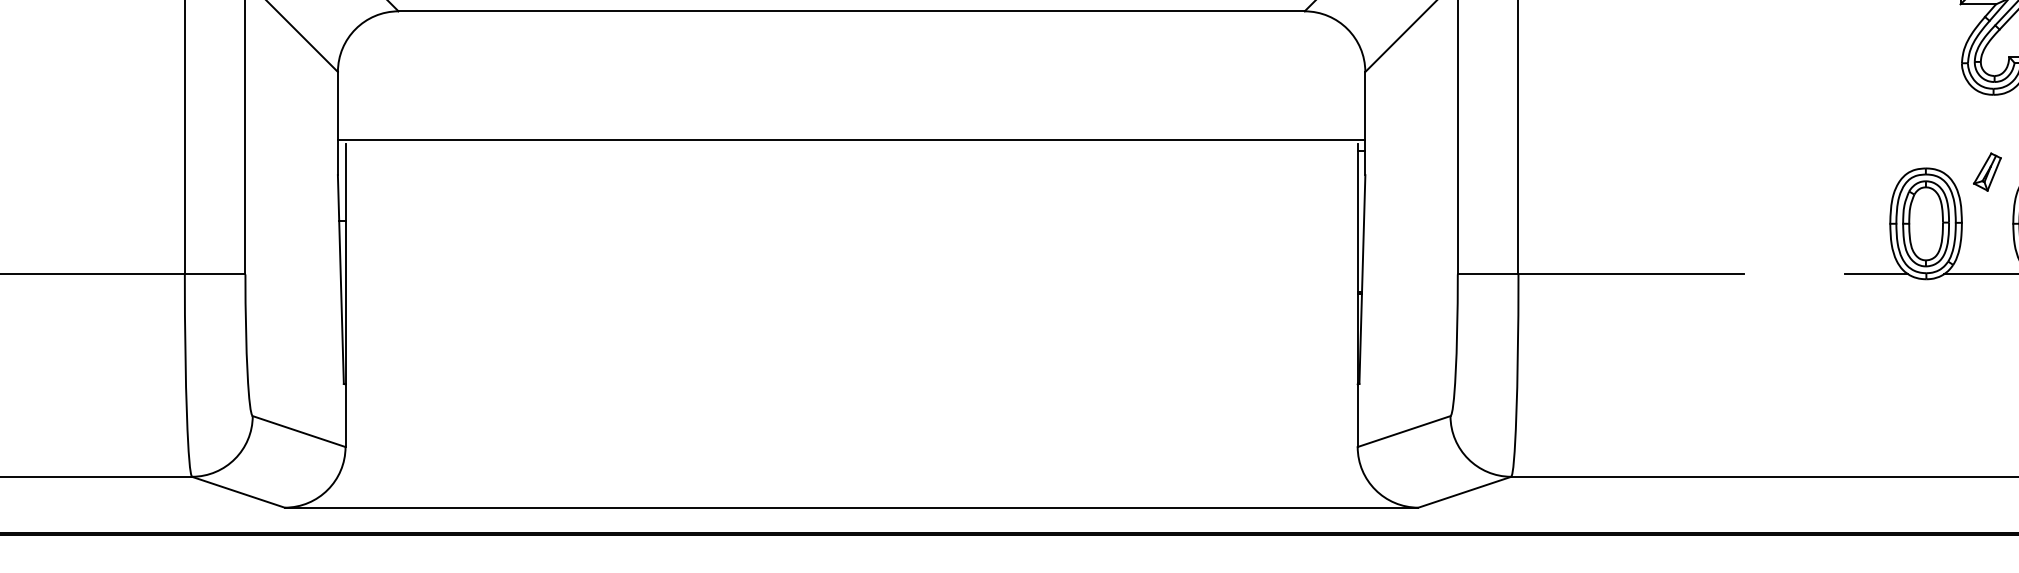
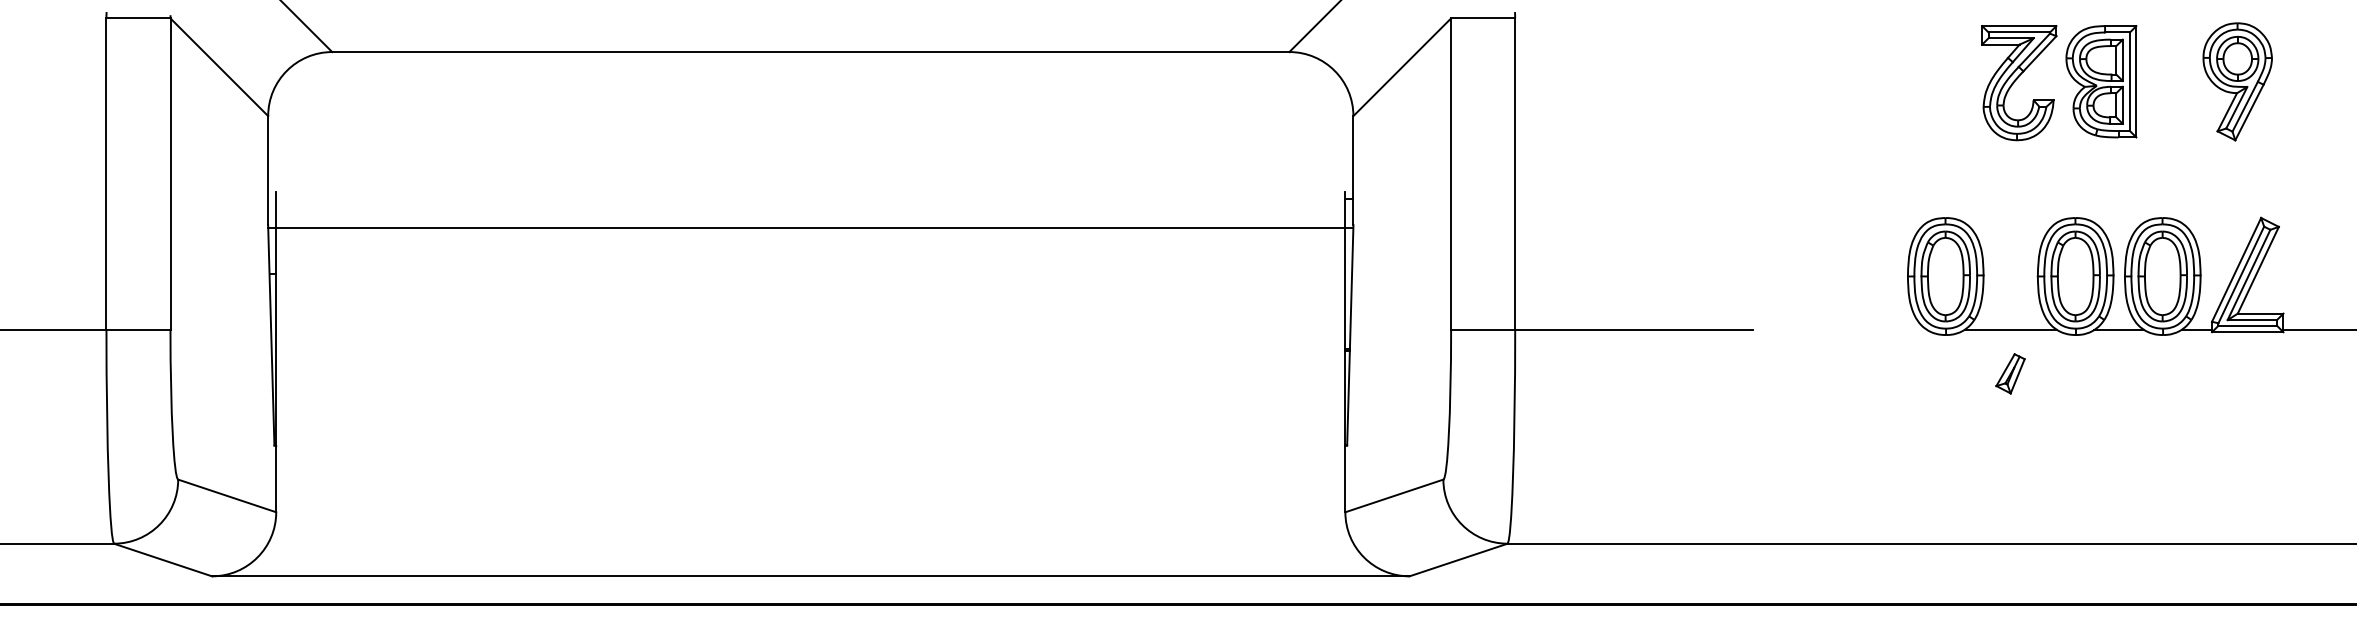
line: (851, 140) -> (810, 228), moved
part: (1987, 171) -> (2010, 373), moved
line: (1876, 274) -> (1893, 329), removed

